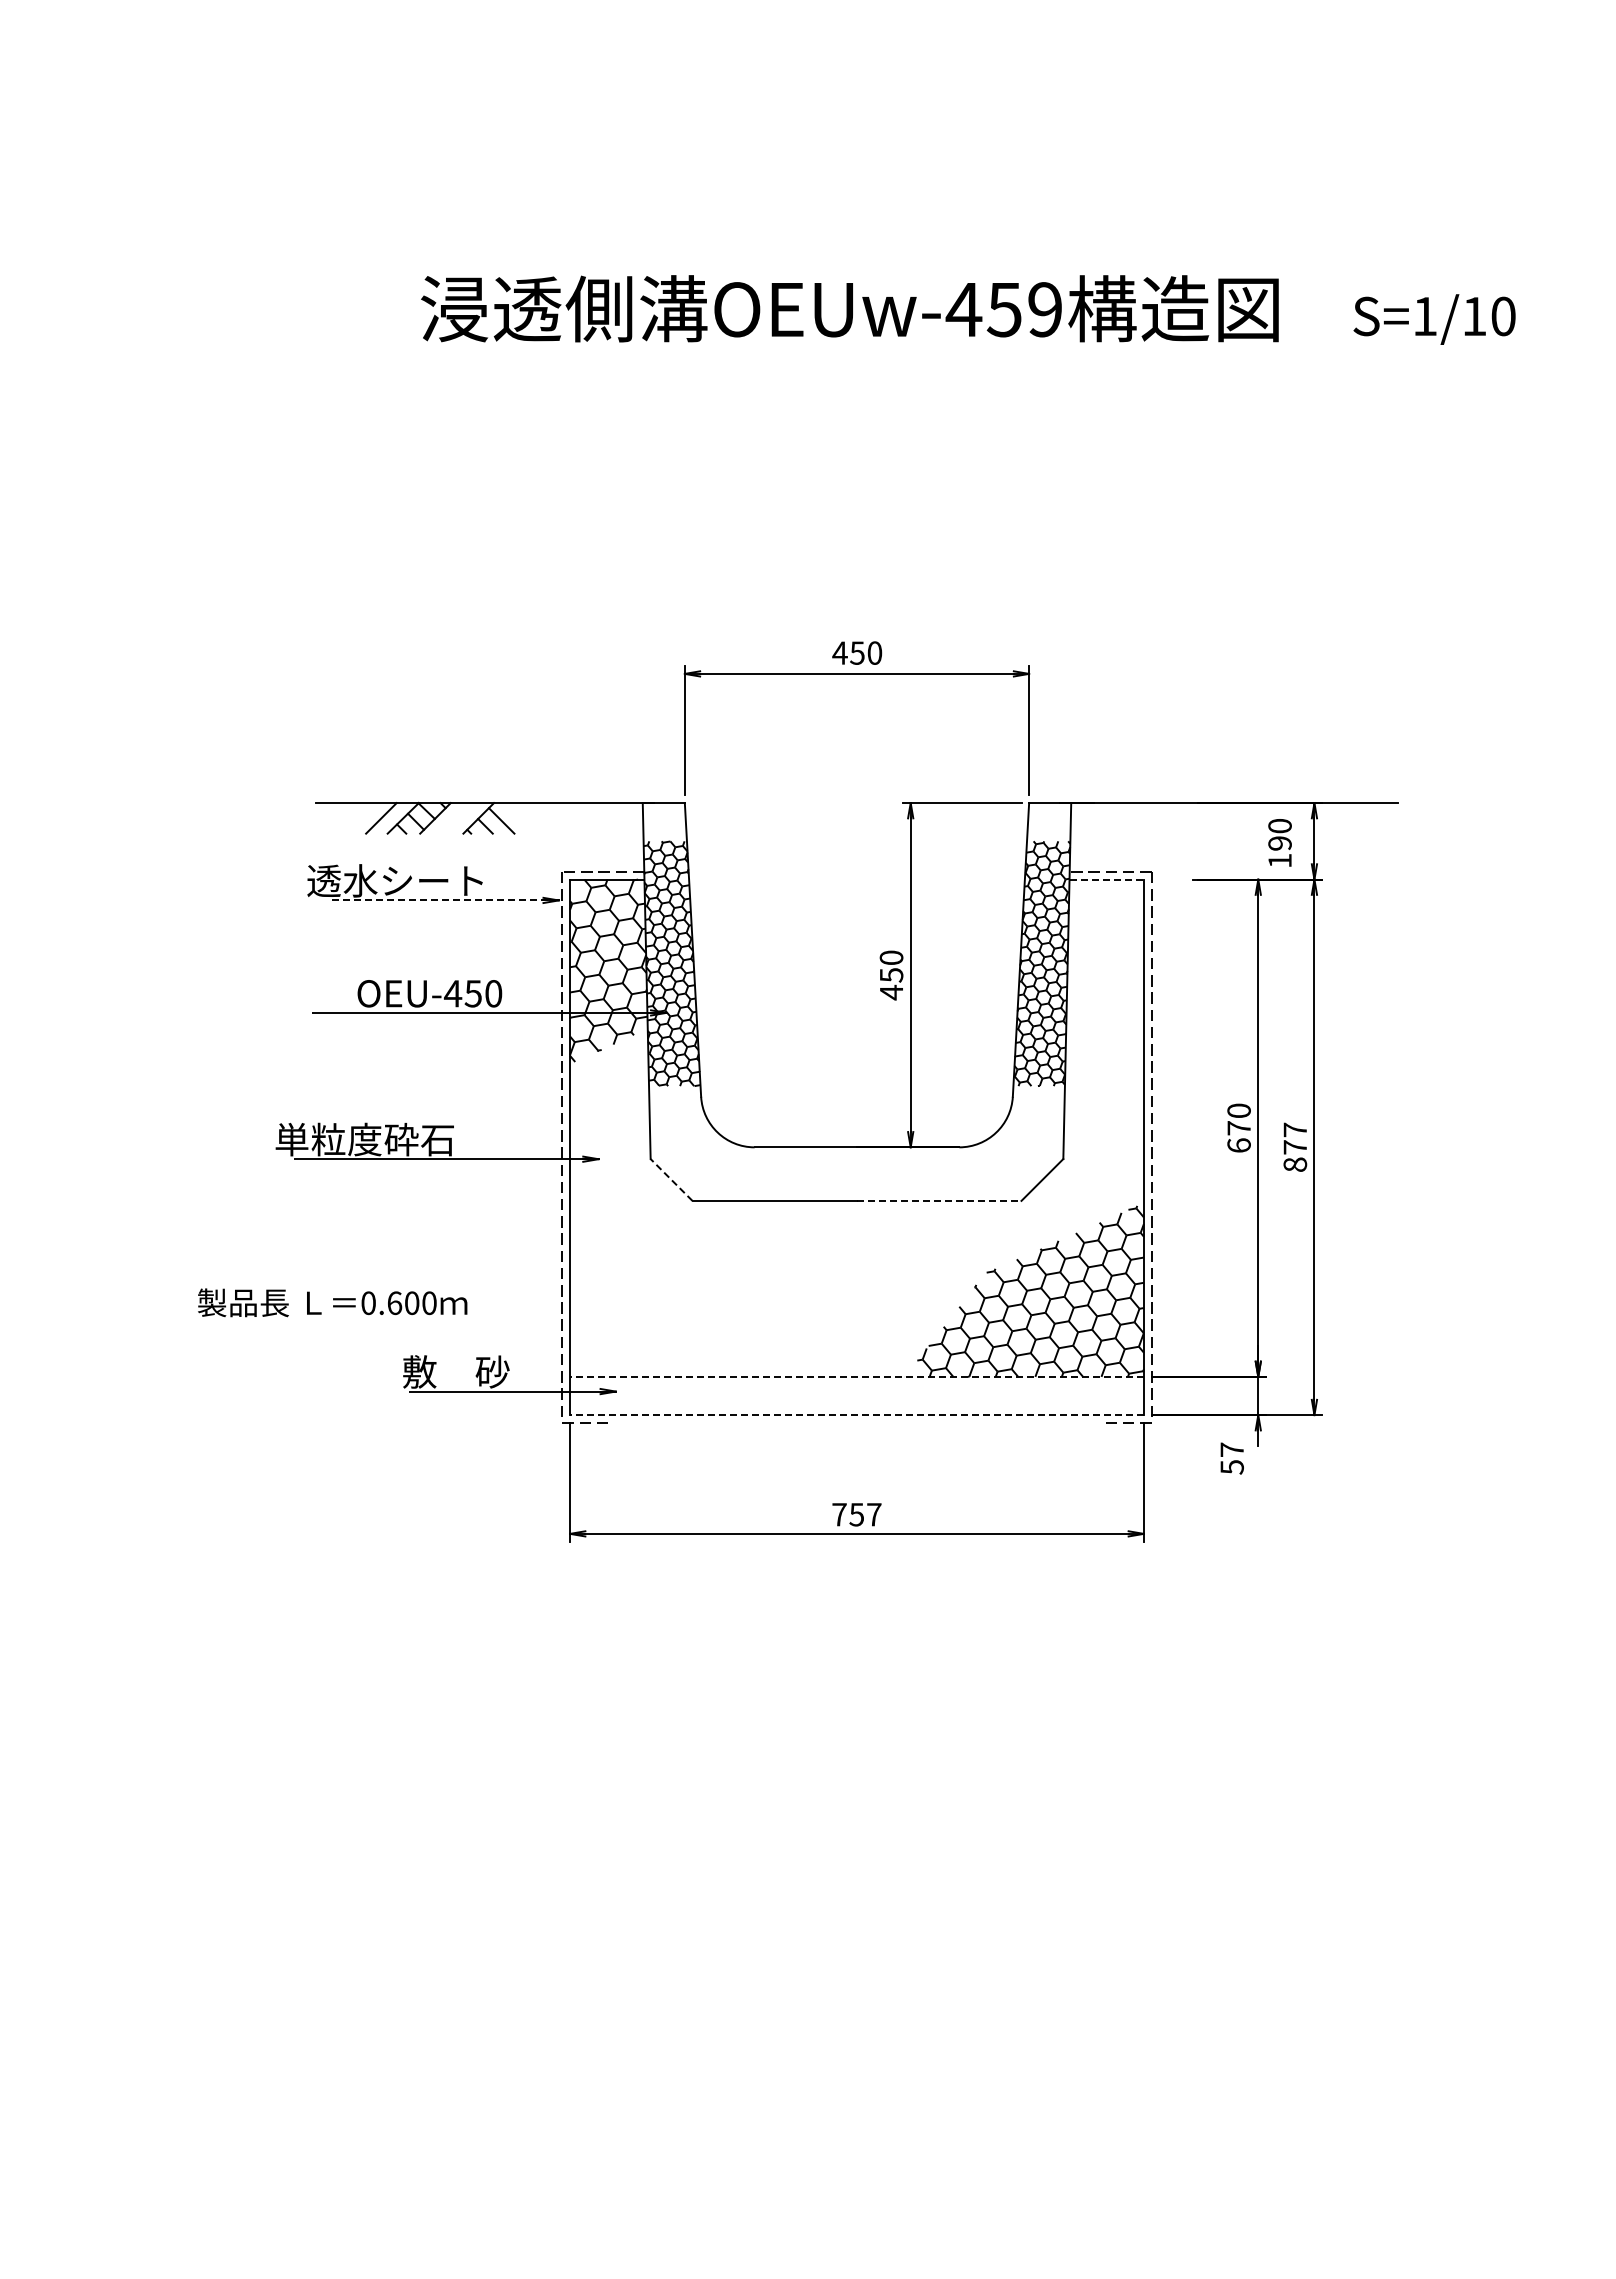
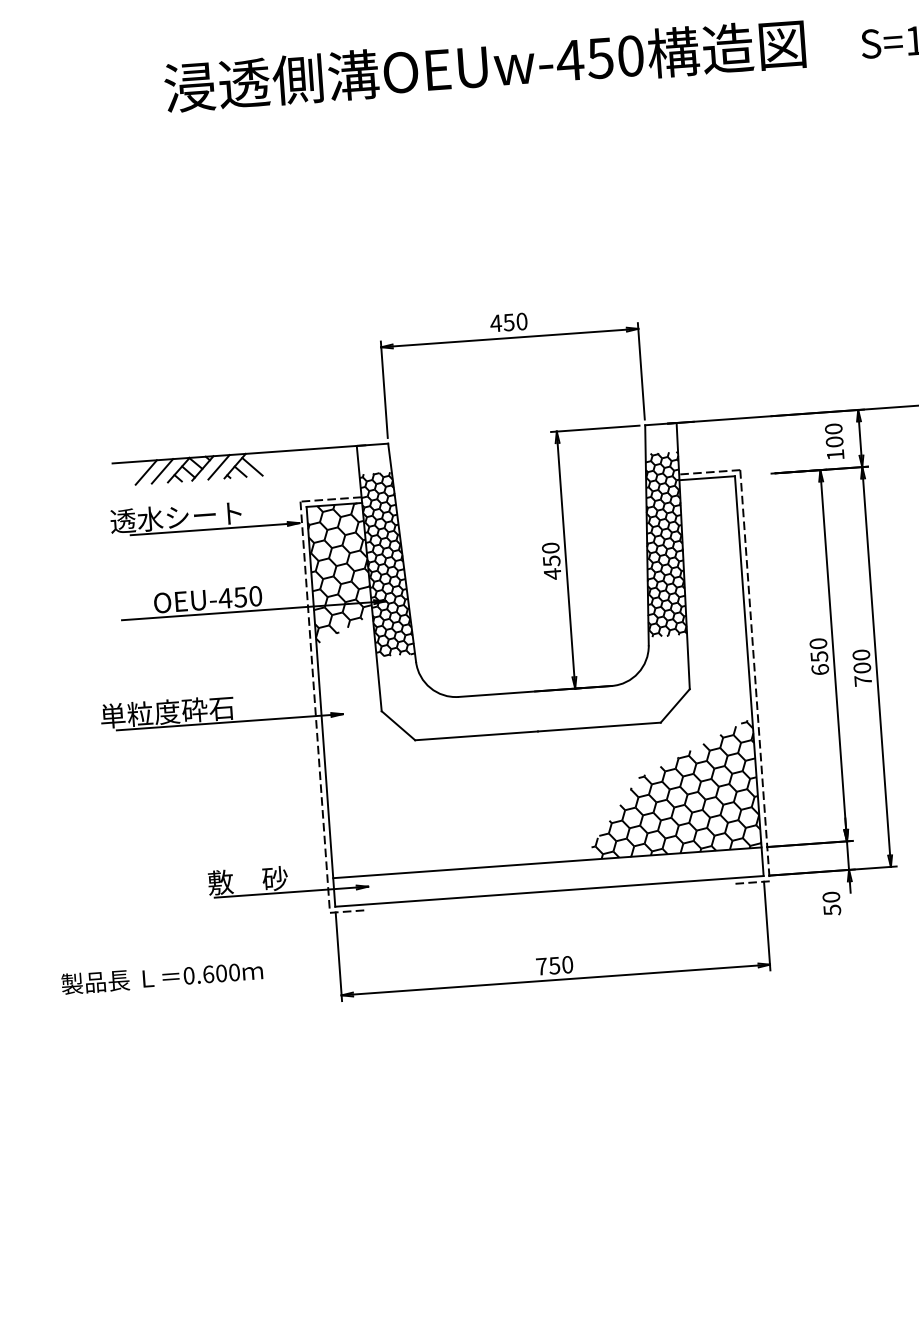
text: (1045, 309) -> (631, 55), OEUw-459 -> OEUw-450
line: (359, 818) -> (146, 472), added
line: (456, 818) -> (218, 467), added
text: (1279, 843) -> (834, 442), 190 -> 100
line: (1107, 879) -> (707, 478), dashed -> solid
line: (445, 900) -> (214, 529), dashed -> solid
text: (1238, 1128) -> (818, 656), 670 -> 650
text: (1295, 1146) -> (862, 667), 877 -> 700
line: (671, 1179) -> (398, 725), dashed -> solid
line: (939, 1200) -> (599, 726), dashed -> solid
text: (332, 1302) -> (162, 977), moved
line: (856, 1376) -> (547, 862), dashed -> solid
line: (856, 1415) -> (549, 891), dashed -> solid
text: (1231, 1449) -> (830, 896), 57 -> 50
text: (874, 1514) -> (567, 964), 757 -> 750

